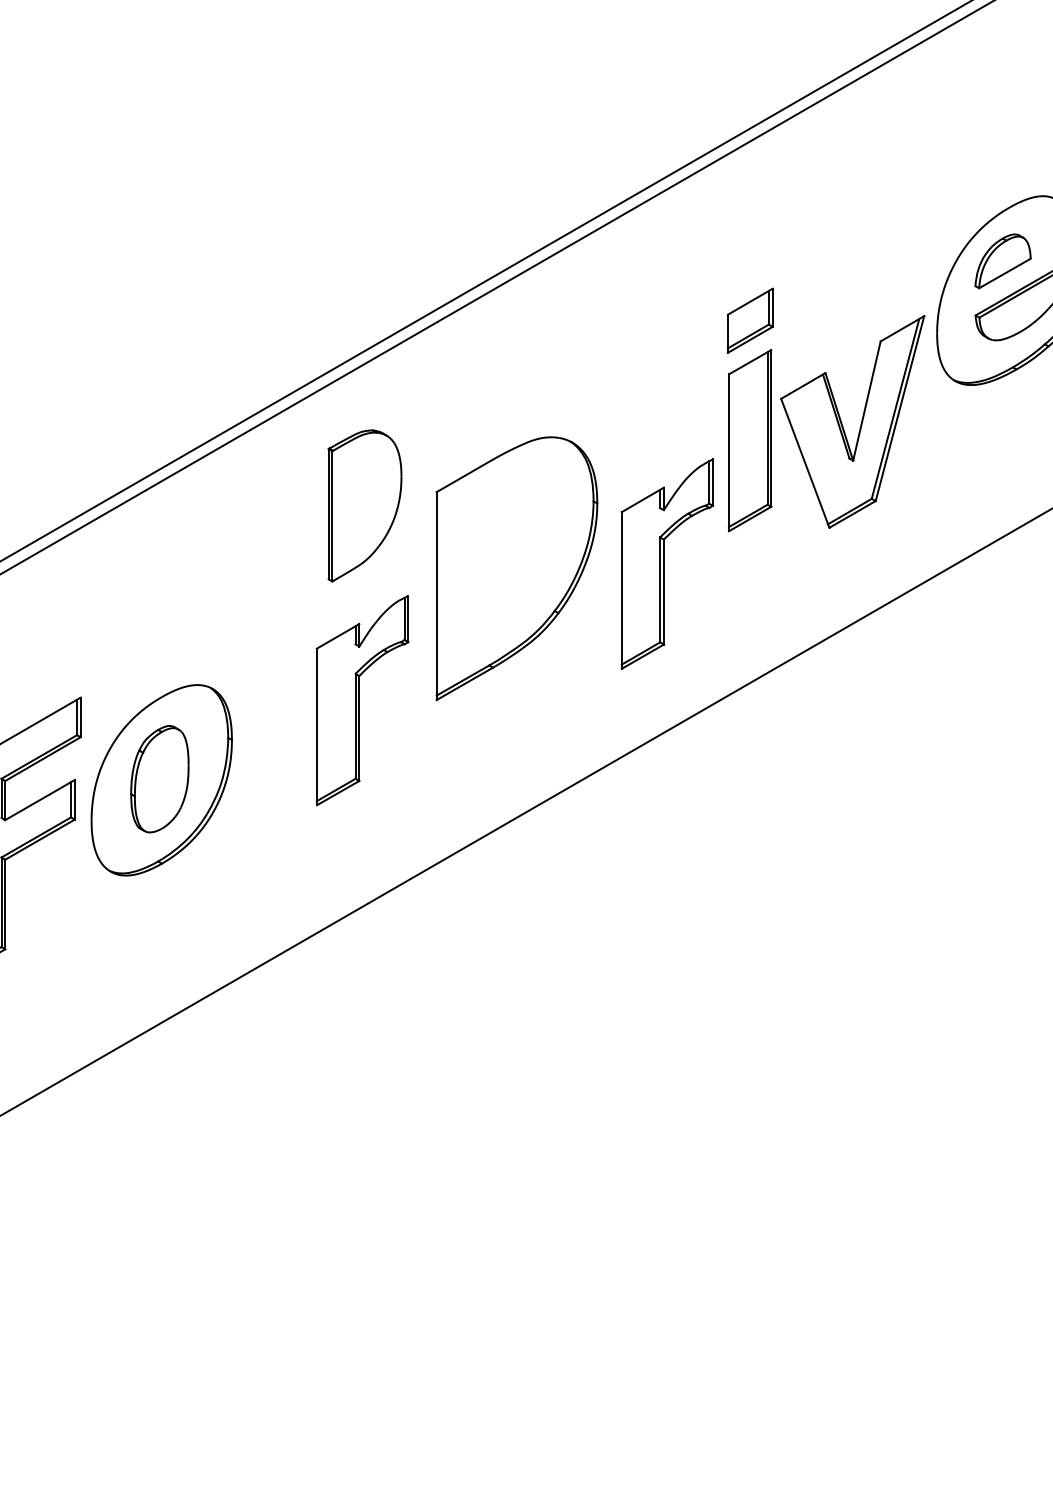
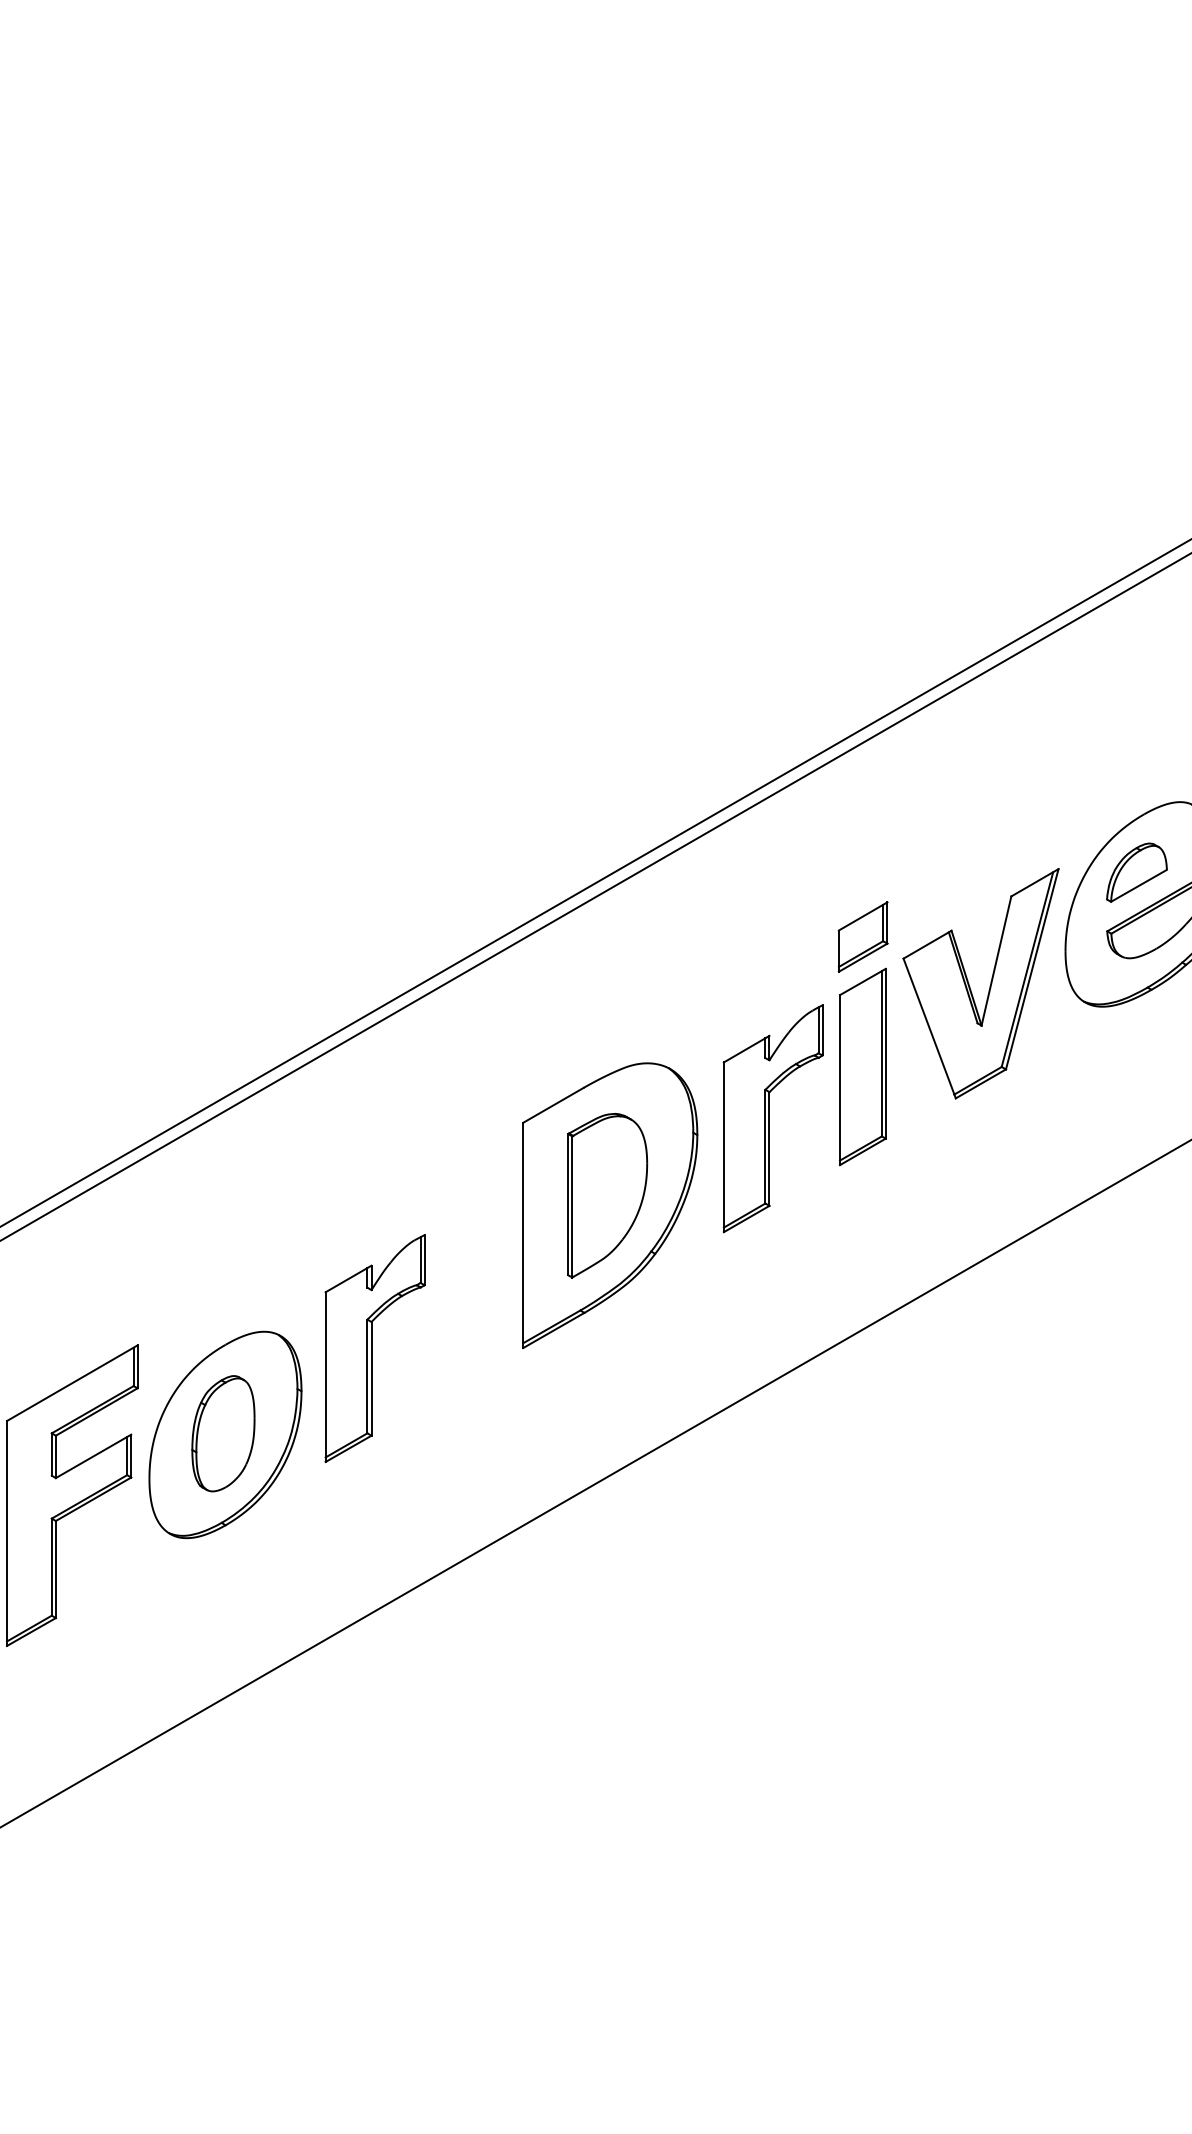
part: (860, 423) -> (989, 985), moved
part: (364, 505) -> (607, 1195), moved
part: (666, 563) -> (772, 1118), moved
part: (362, 700) -> (374, 1348), moved

